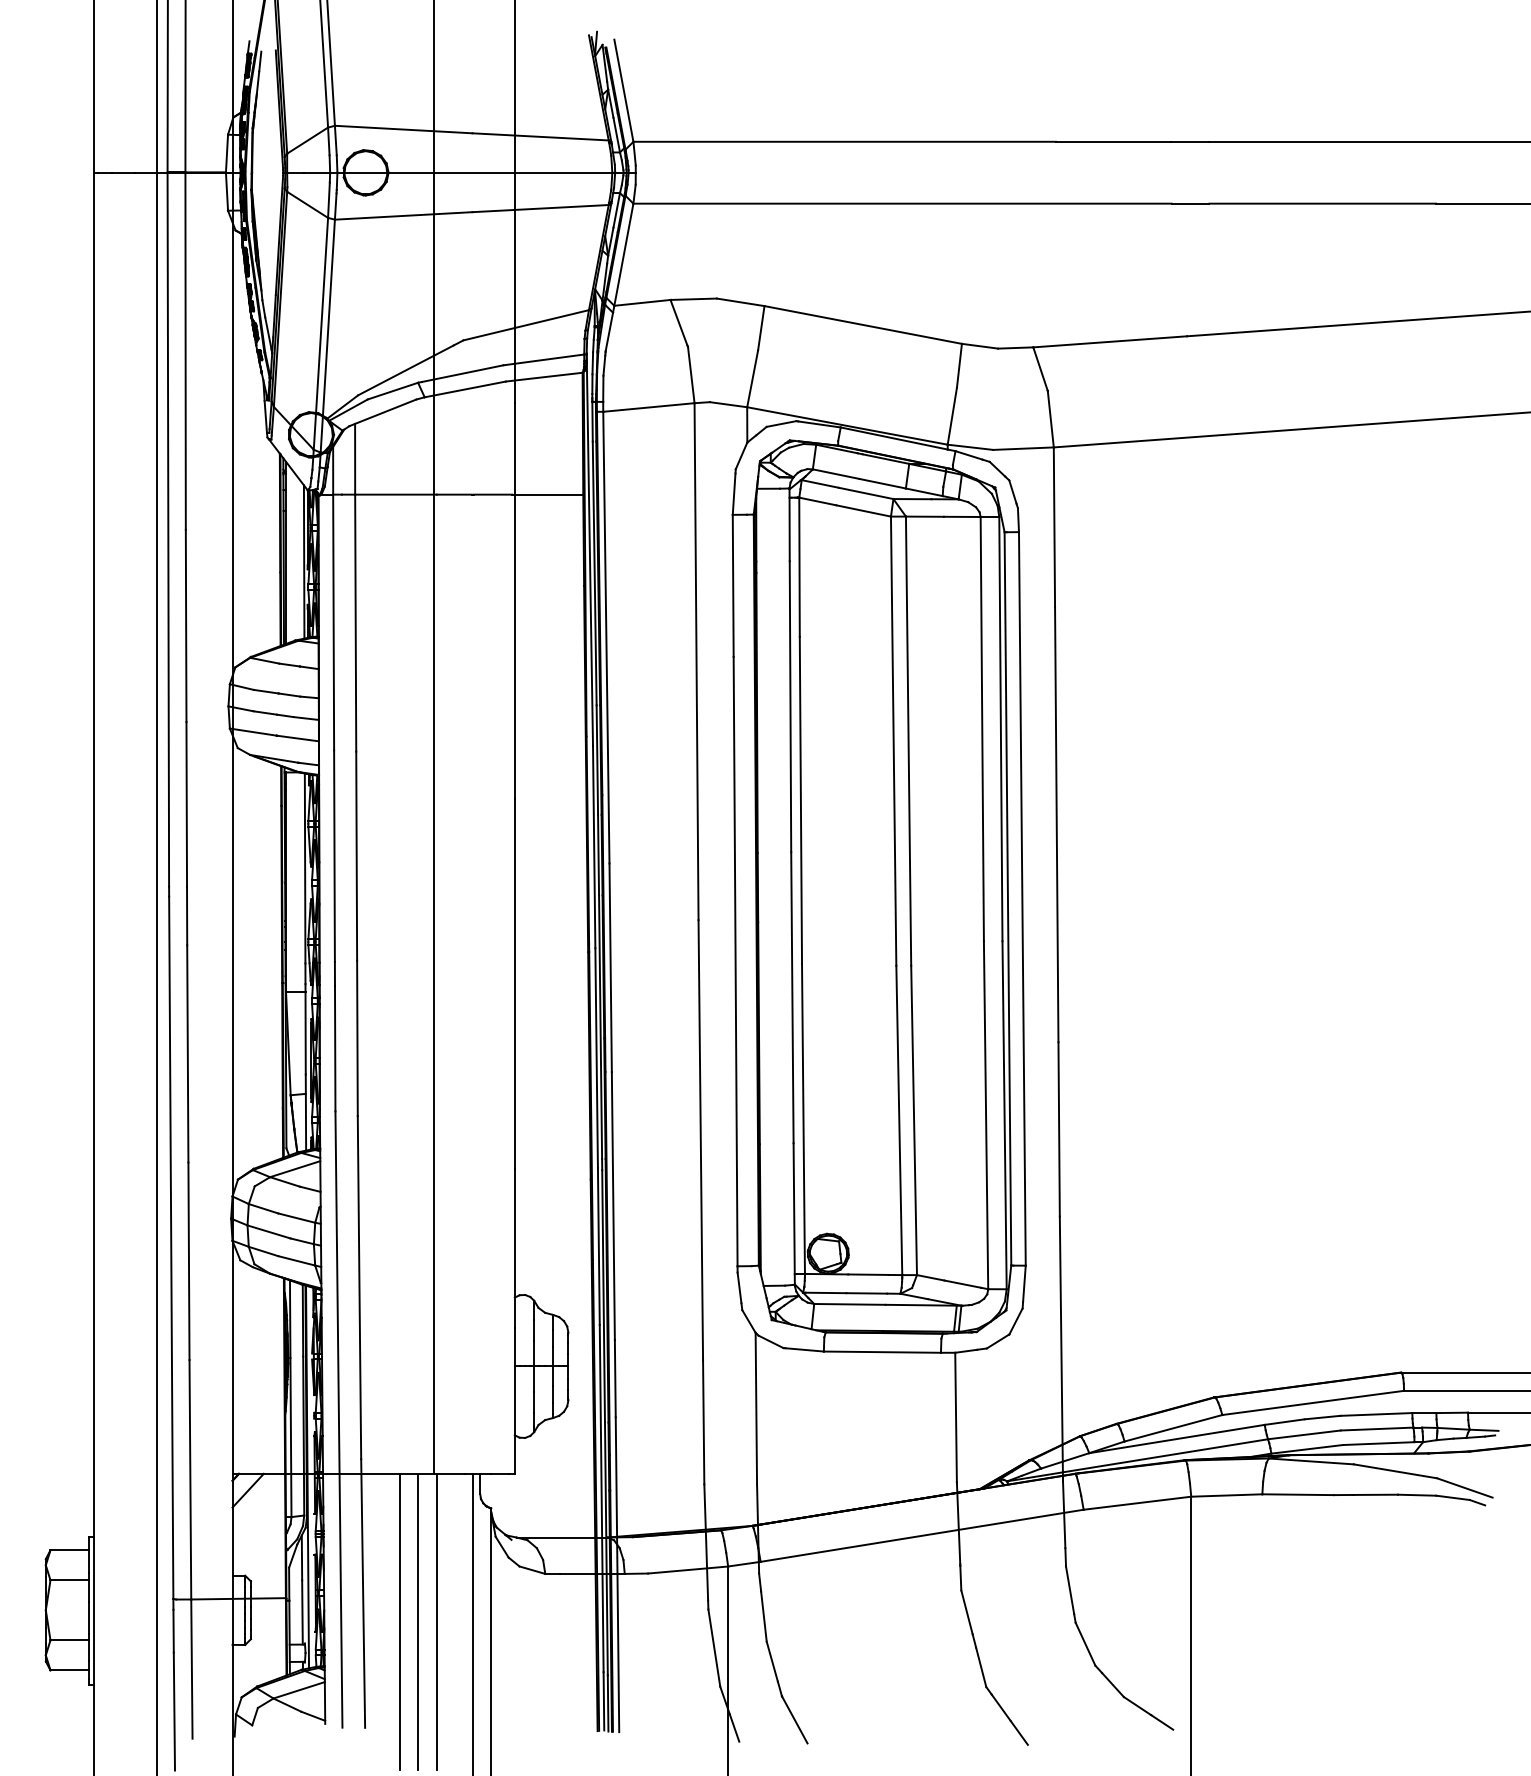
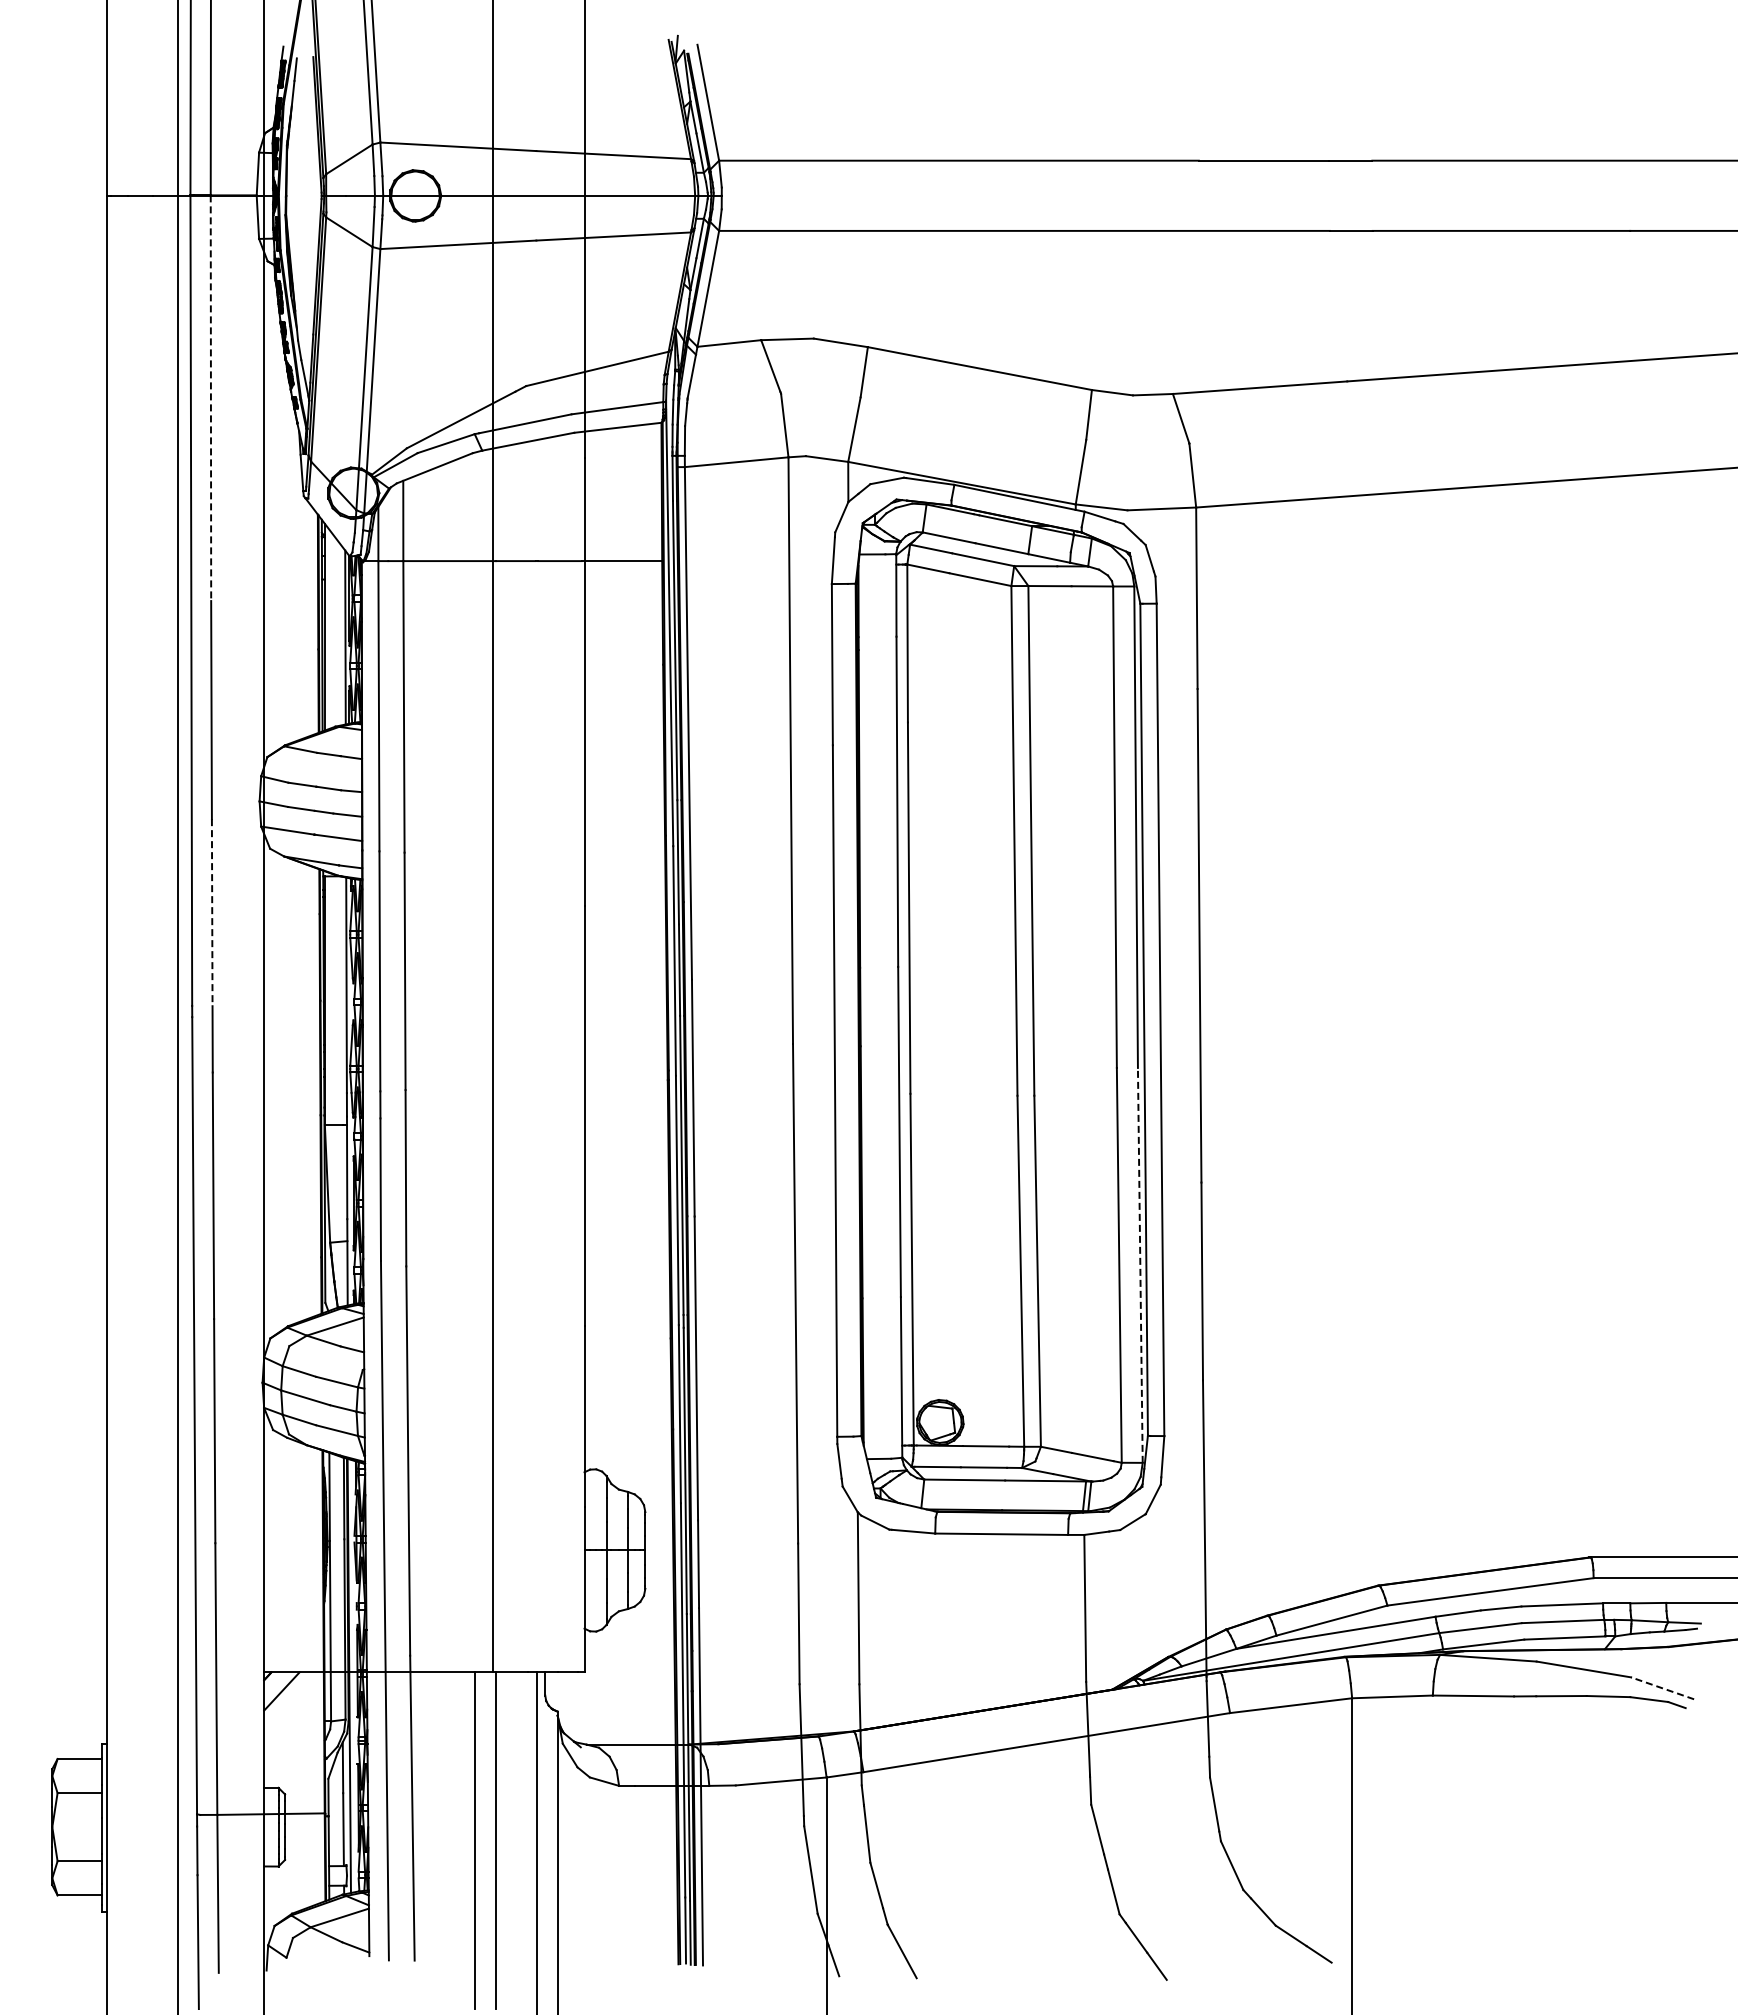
line: (185, 351) -> (210, 398), solid -> dashed
line: (186, 804) -> (212, 912), solid -> dashed
line: (1004, 1114) -> (1140, 1264), solid -> dashed
line: (1464, 1488) -> (1662, 1688), solid -> dashed
line: (400, 1622) -> (454, 1840), removed

